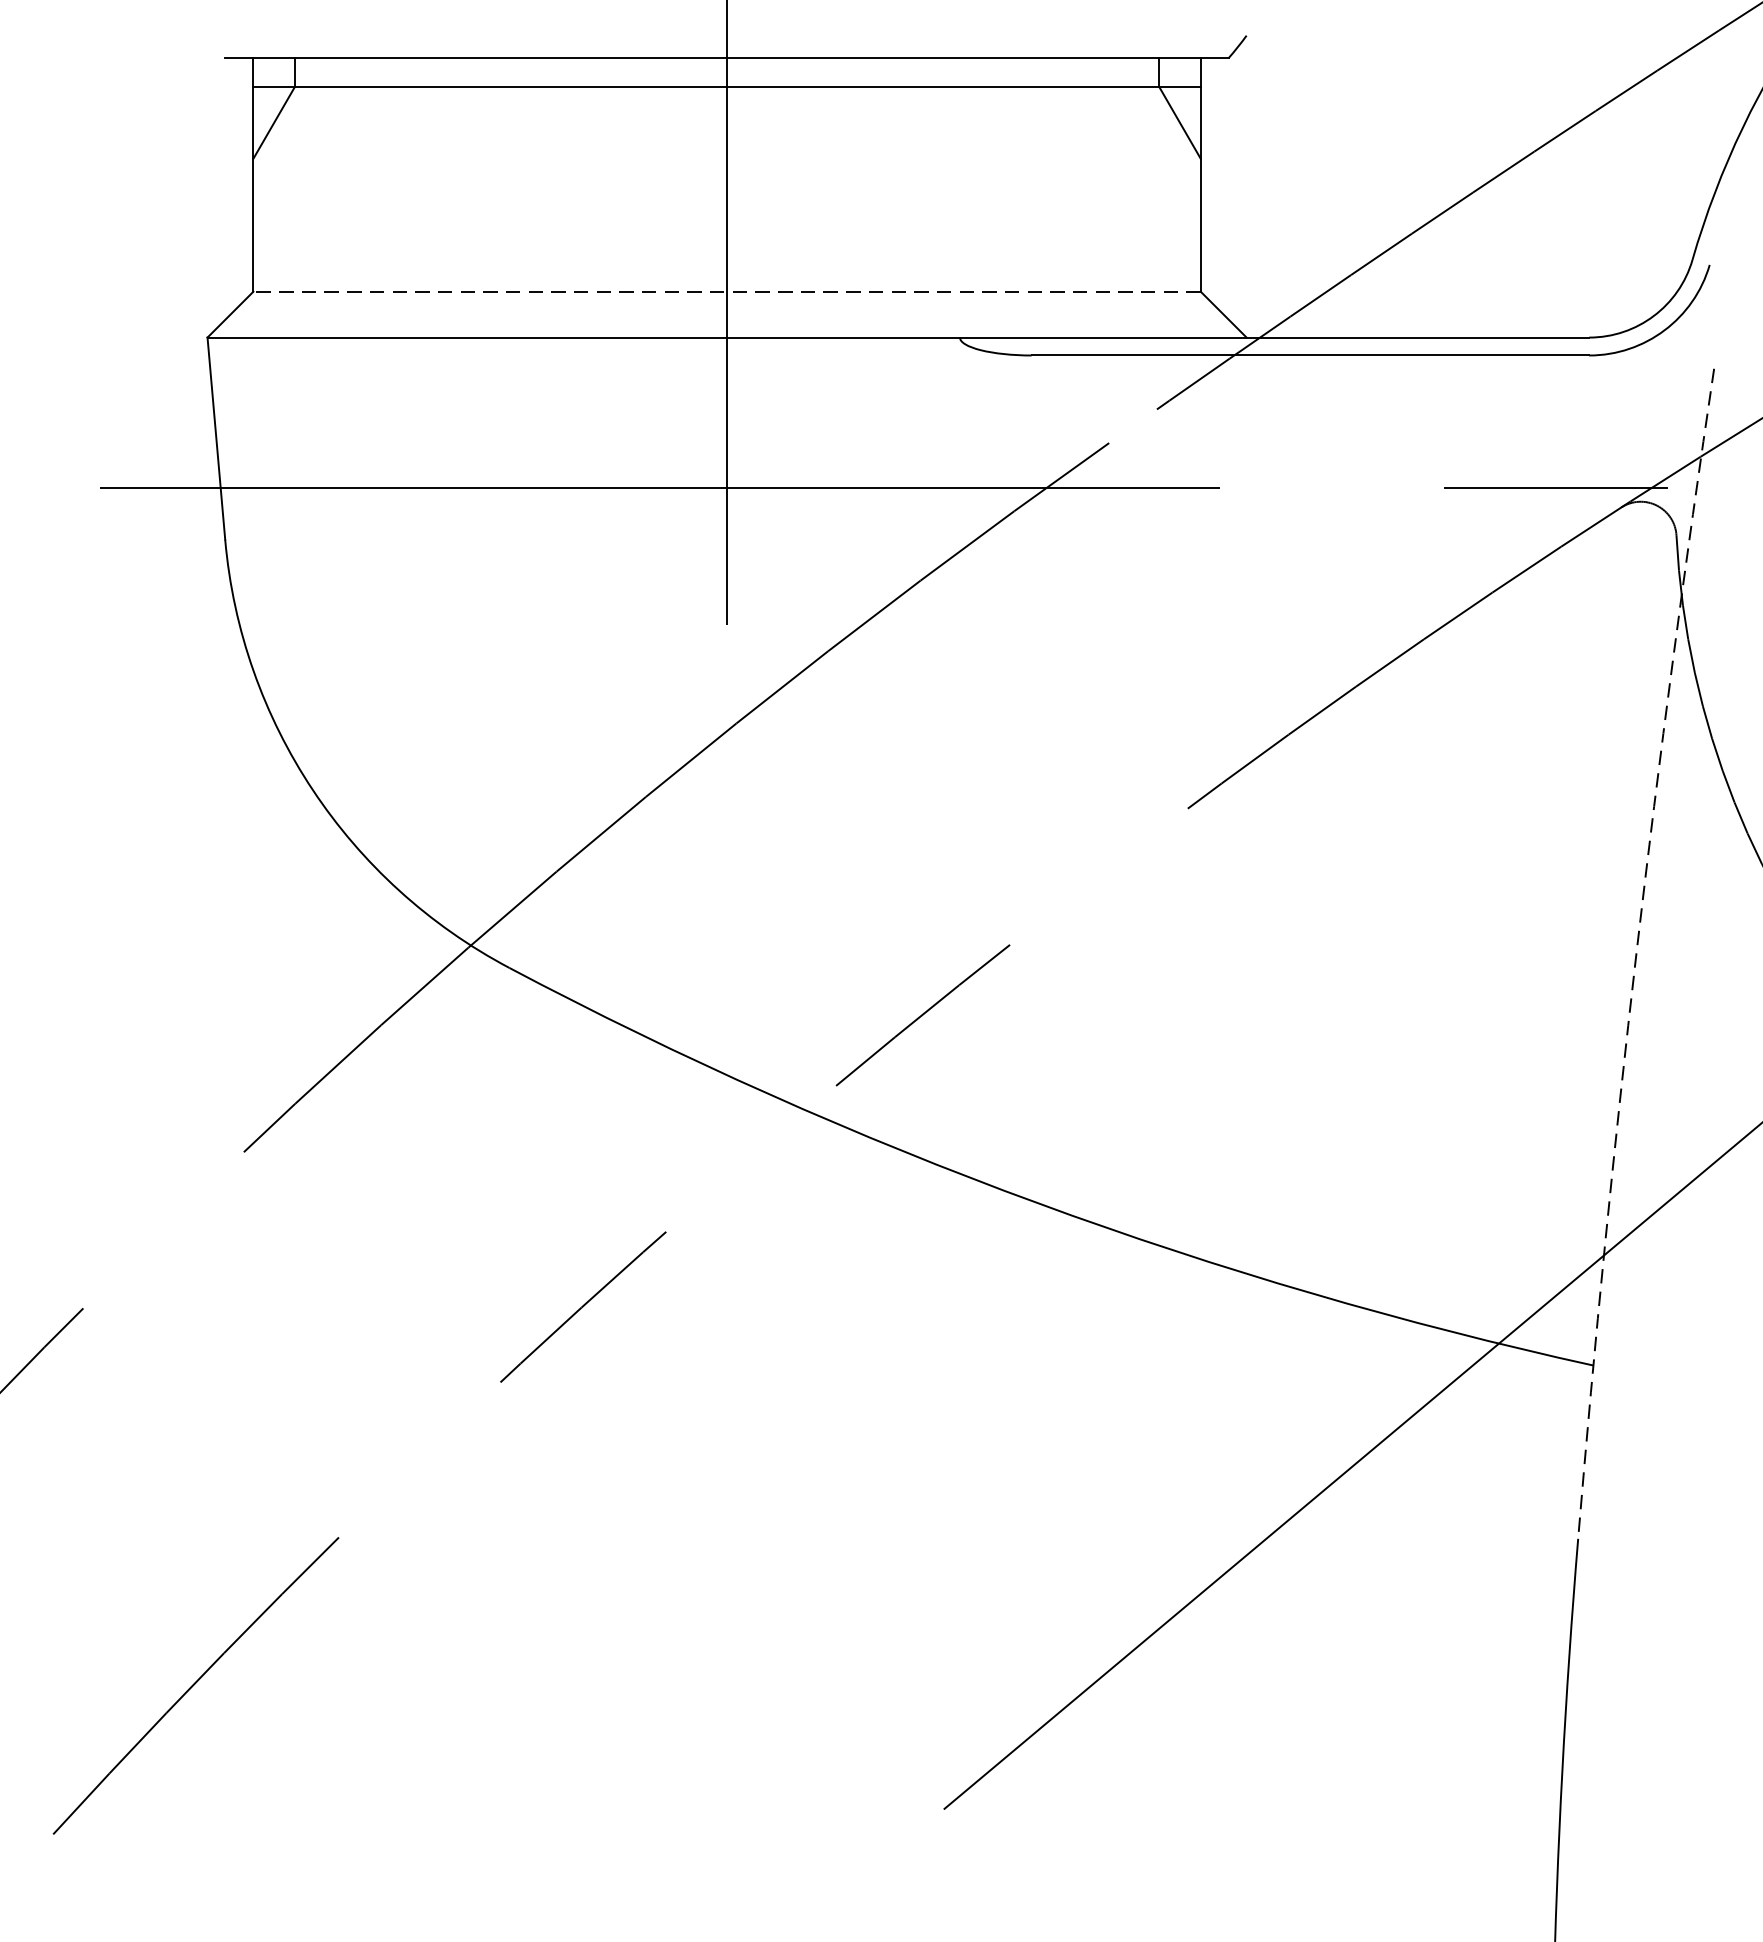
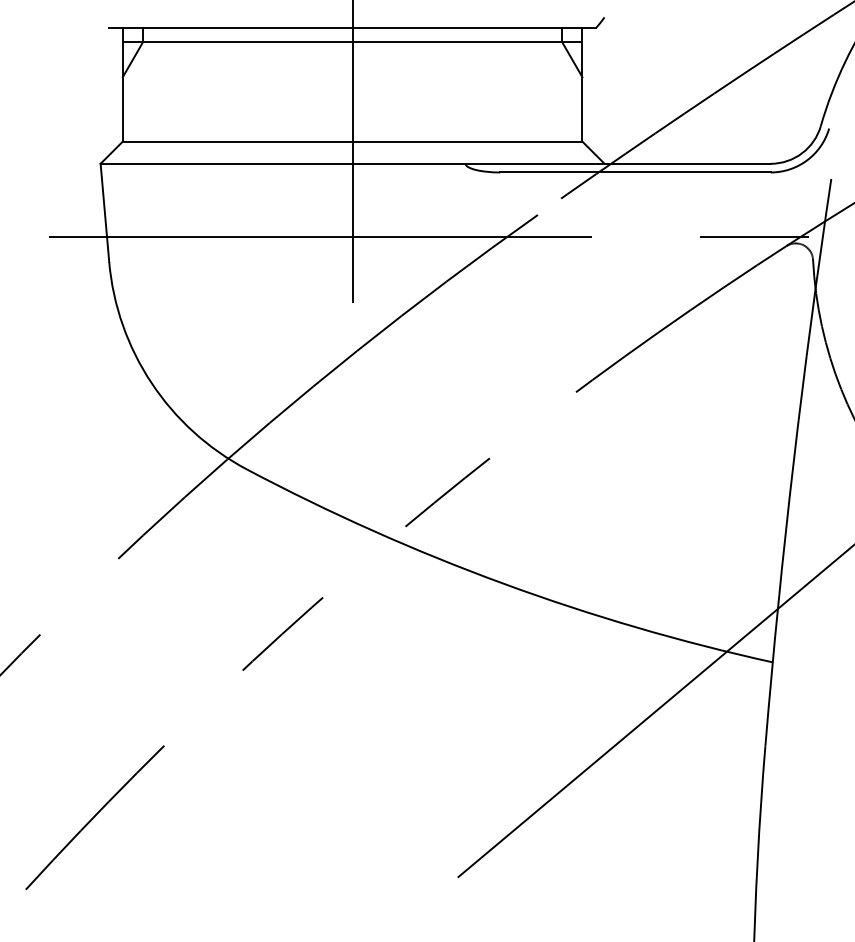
line: (726, 291) -> (352, 141), dashed -> solid
arc: (1636, 953) -> (793, 462), dashed -> solid

